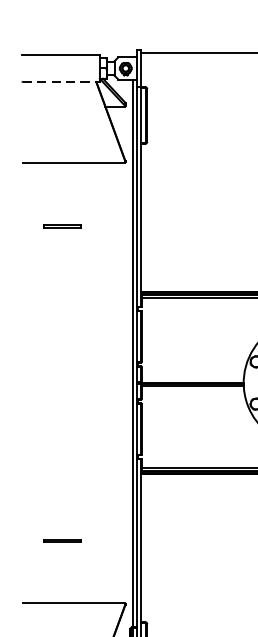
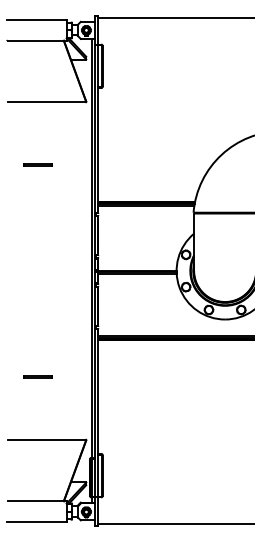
line: (59, 81) -> (35, 40), dashed -> solid
line: (61, 225) -> (37, 164), moved
line: (61, 540) -> (37, 376), moved

